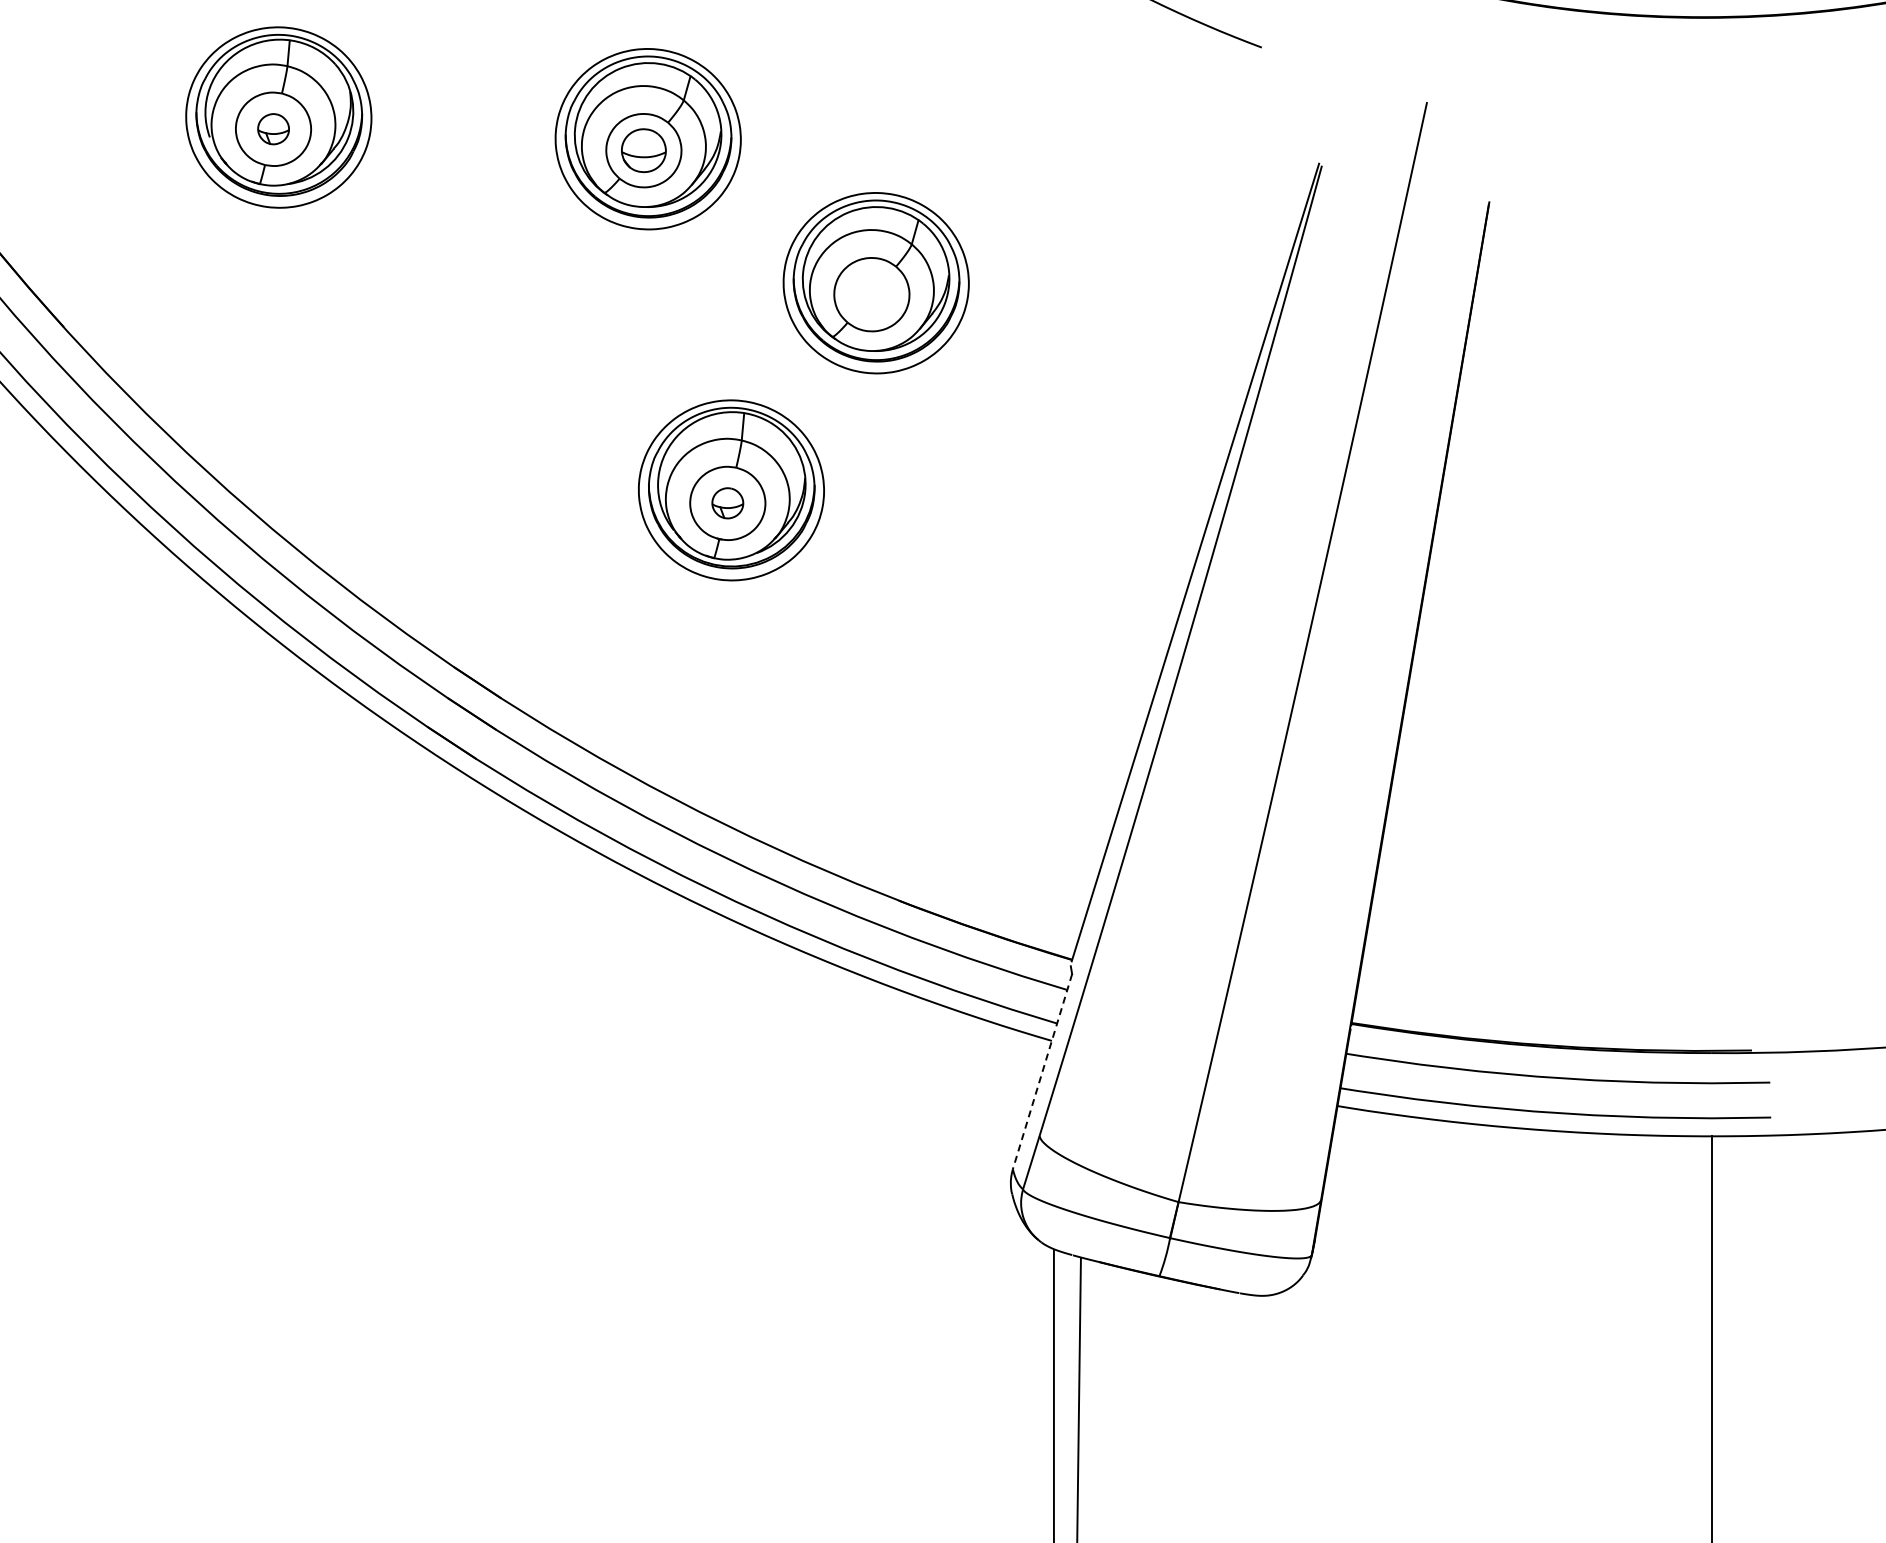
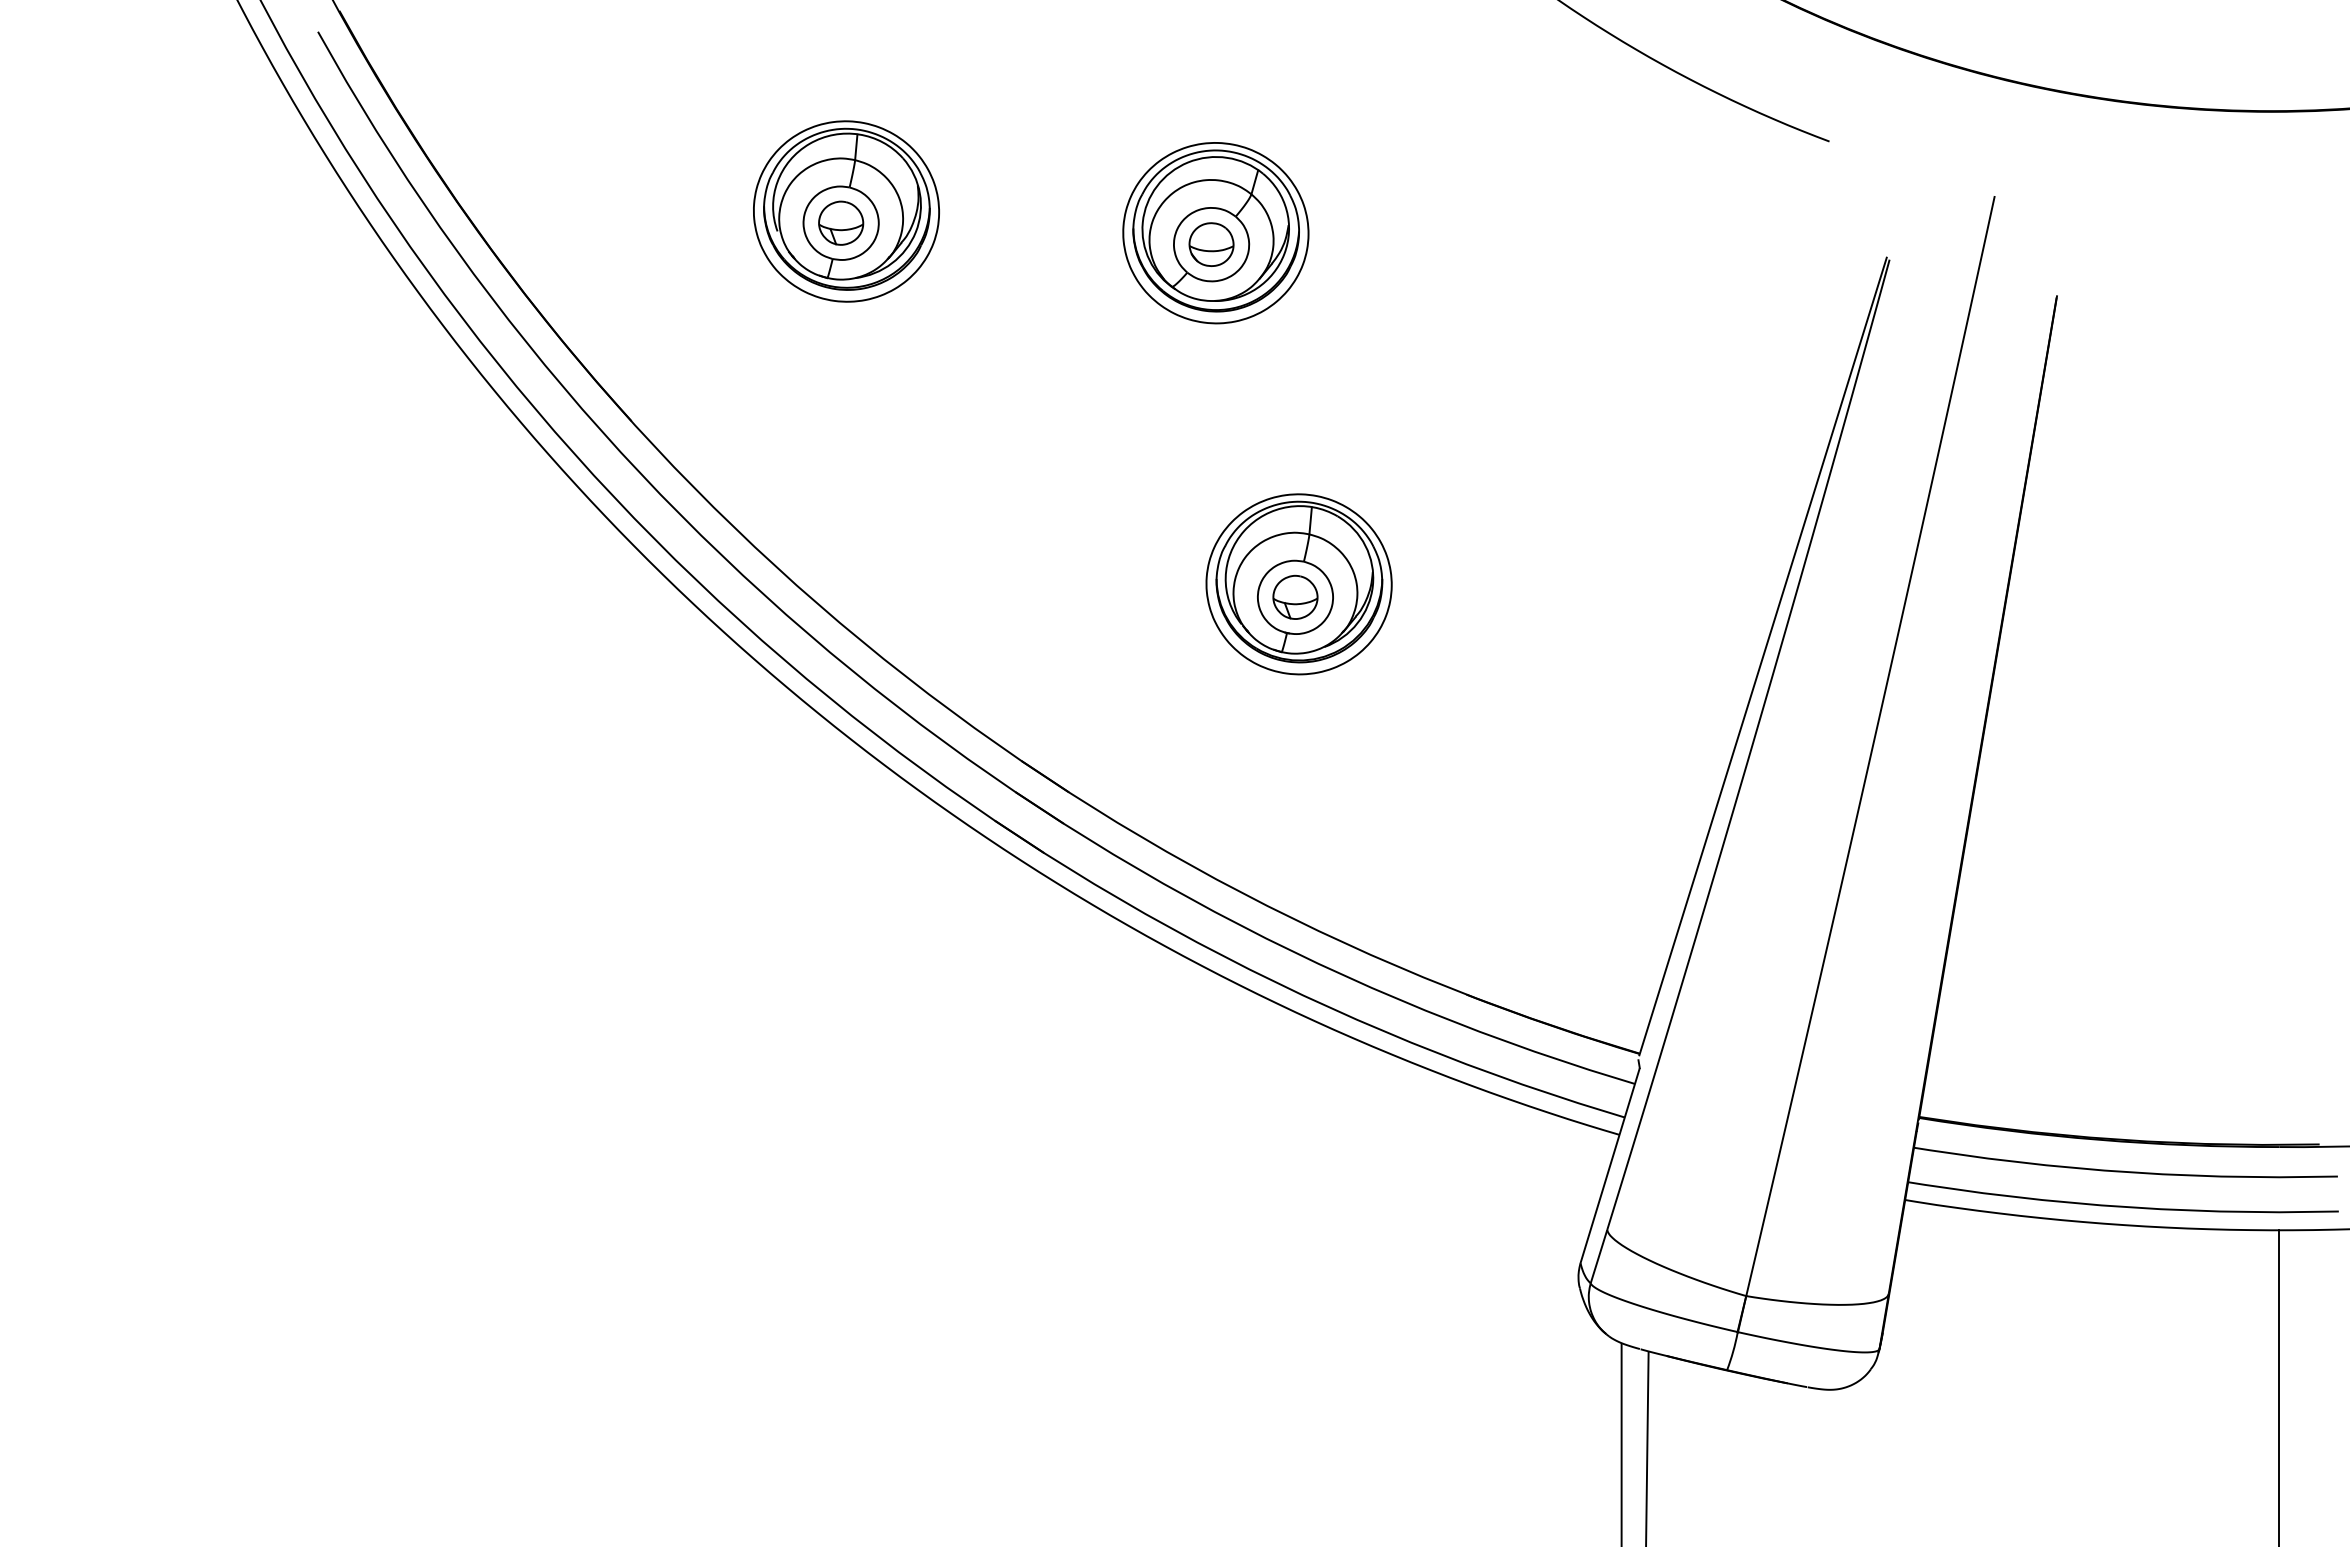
part: (273, 128) -> (841, 222), size x1.43
part: (875, 283) -> (1443, 377), removed
part: (727, 502) -> (1295, 596), size x1.43
line: (1042, 1071) -> (1610, 1165), dashed -> solid

